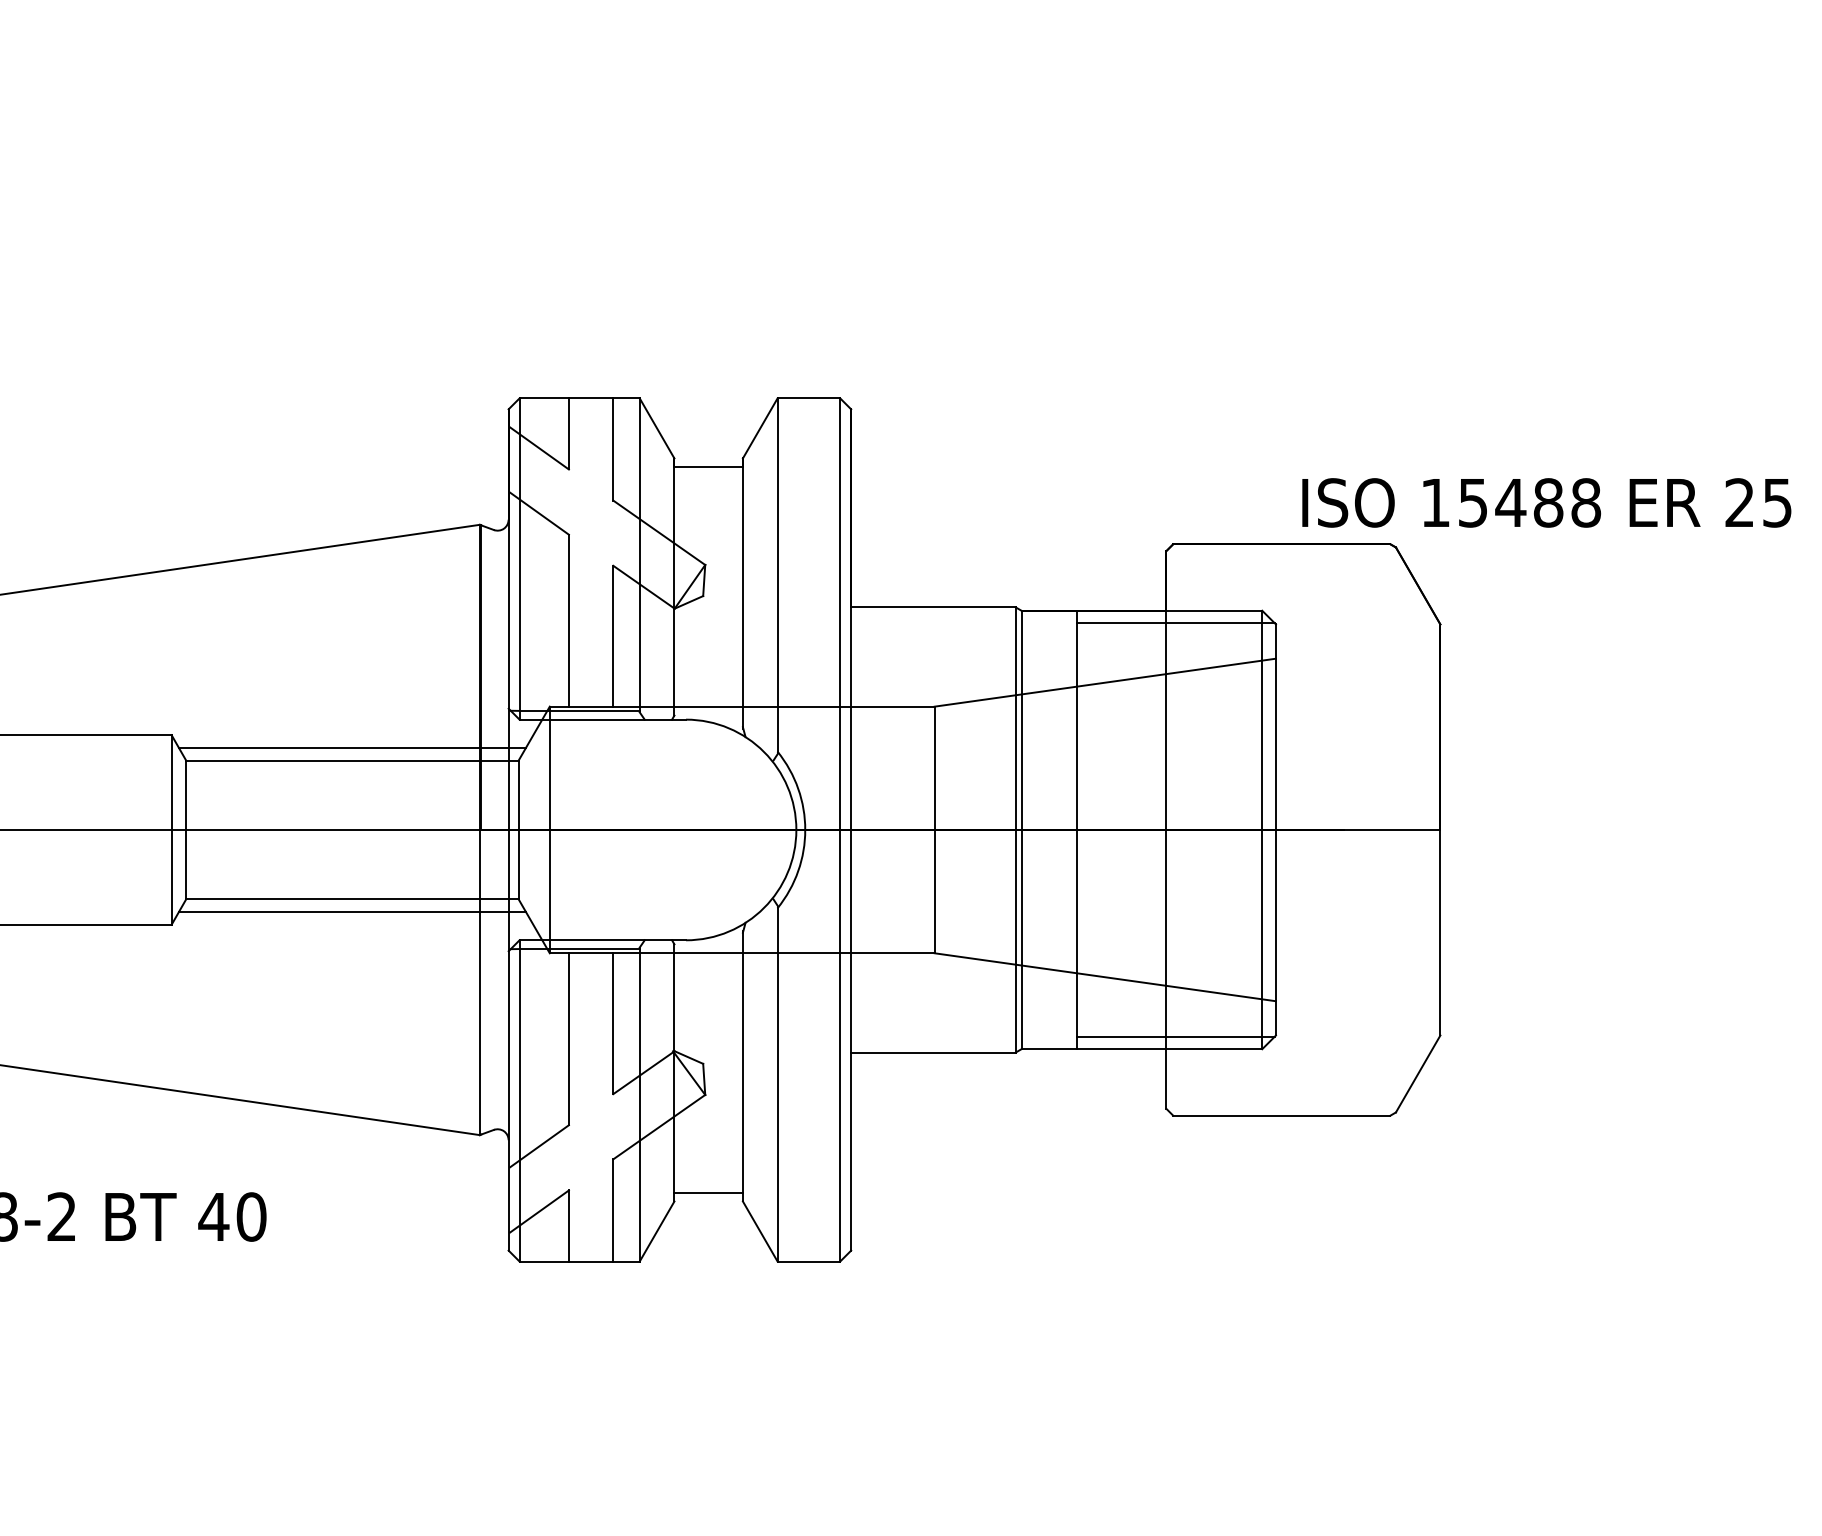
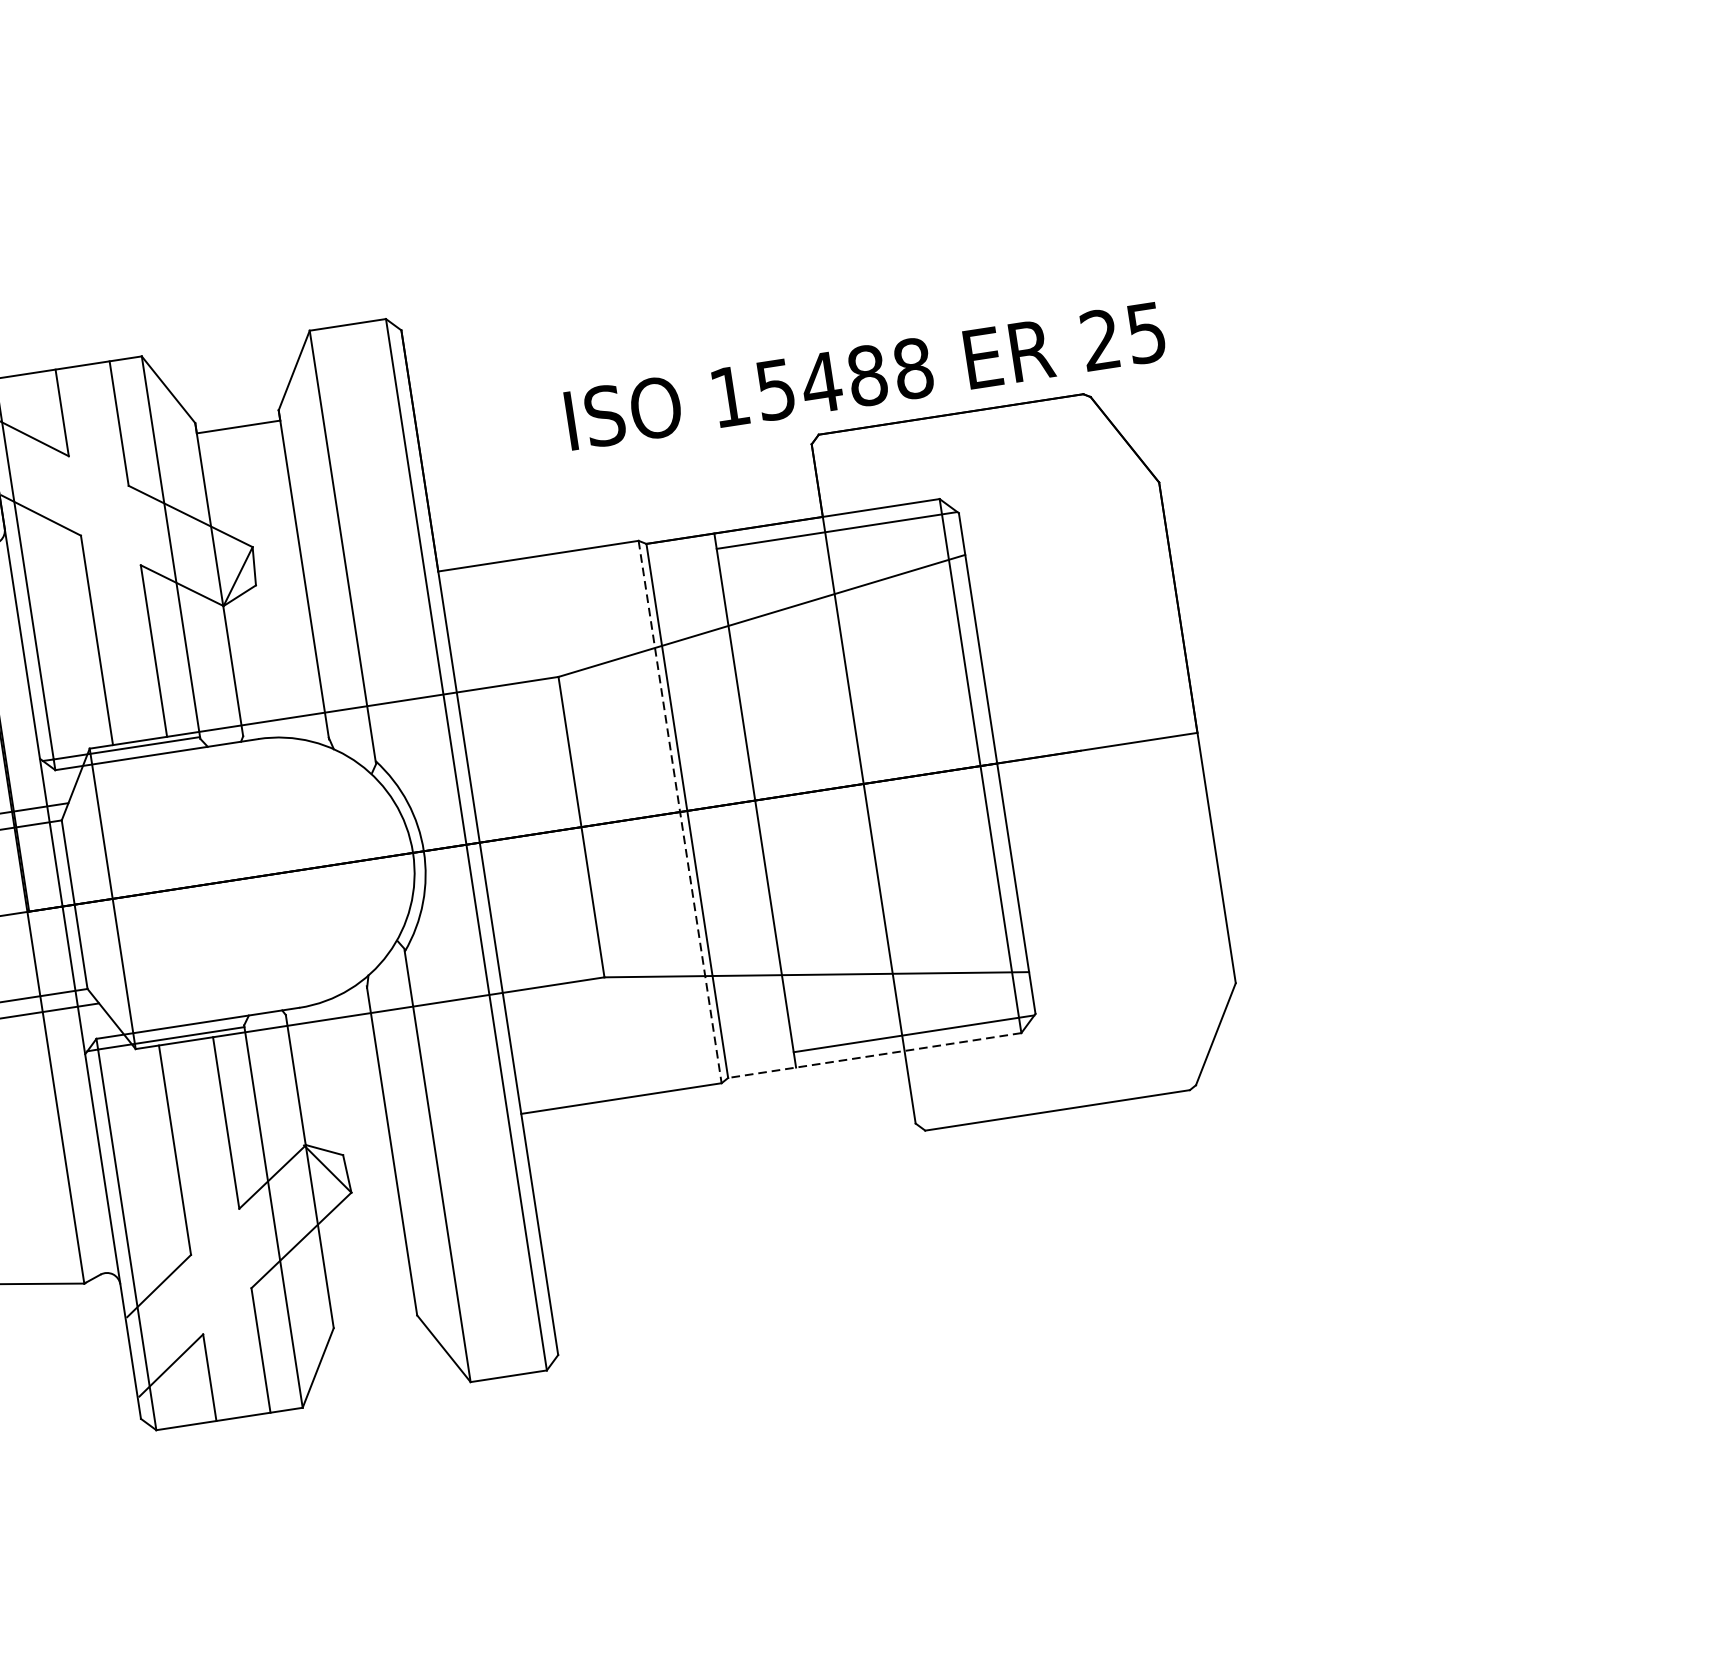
text: (1546, 502) -> (864, 375), moved
line: (1015, 829) -> (679, 811), solid -> dashed
line: (1141, 1049) -> (874, 1055), solid -> dashed
line: (708, 1193) -> (373, 1312), removed

